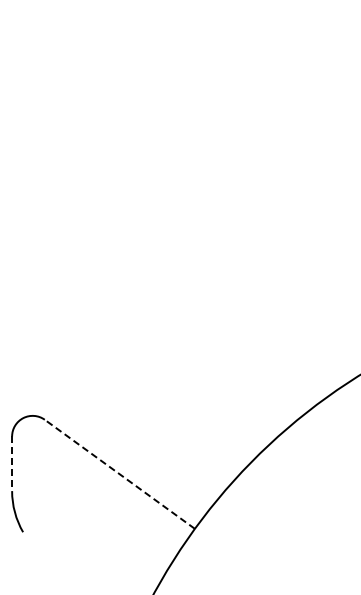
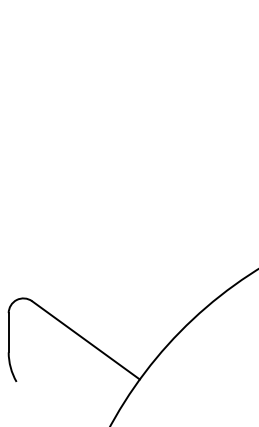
line: (12, 464) -> (8, 333), dashed -> solid
line: (119, 474) -> (85, 340), dashed -> solid

